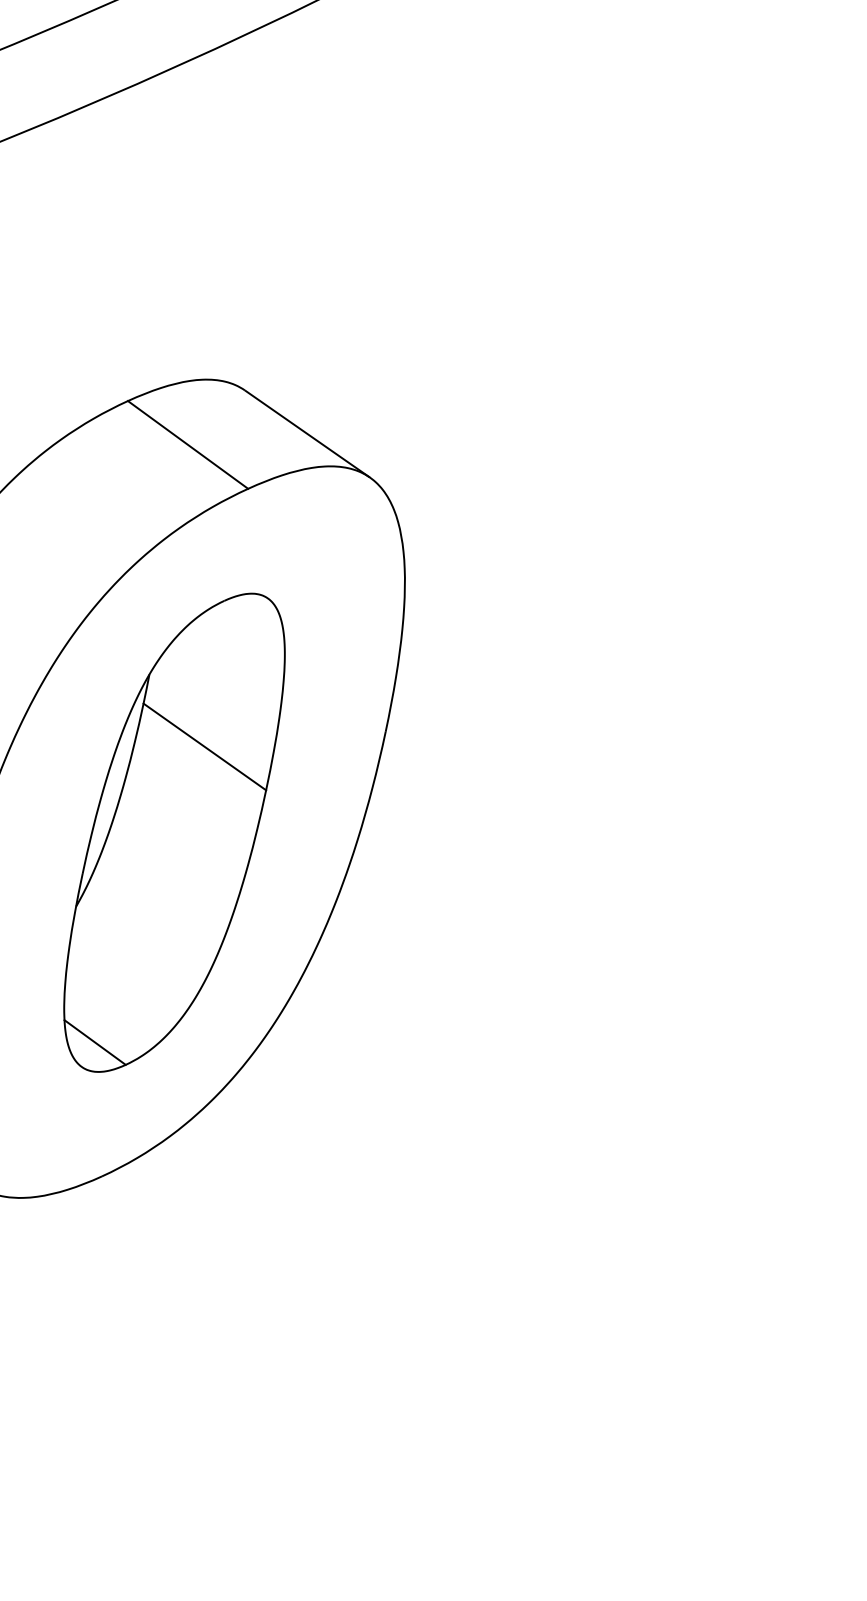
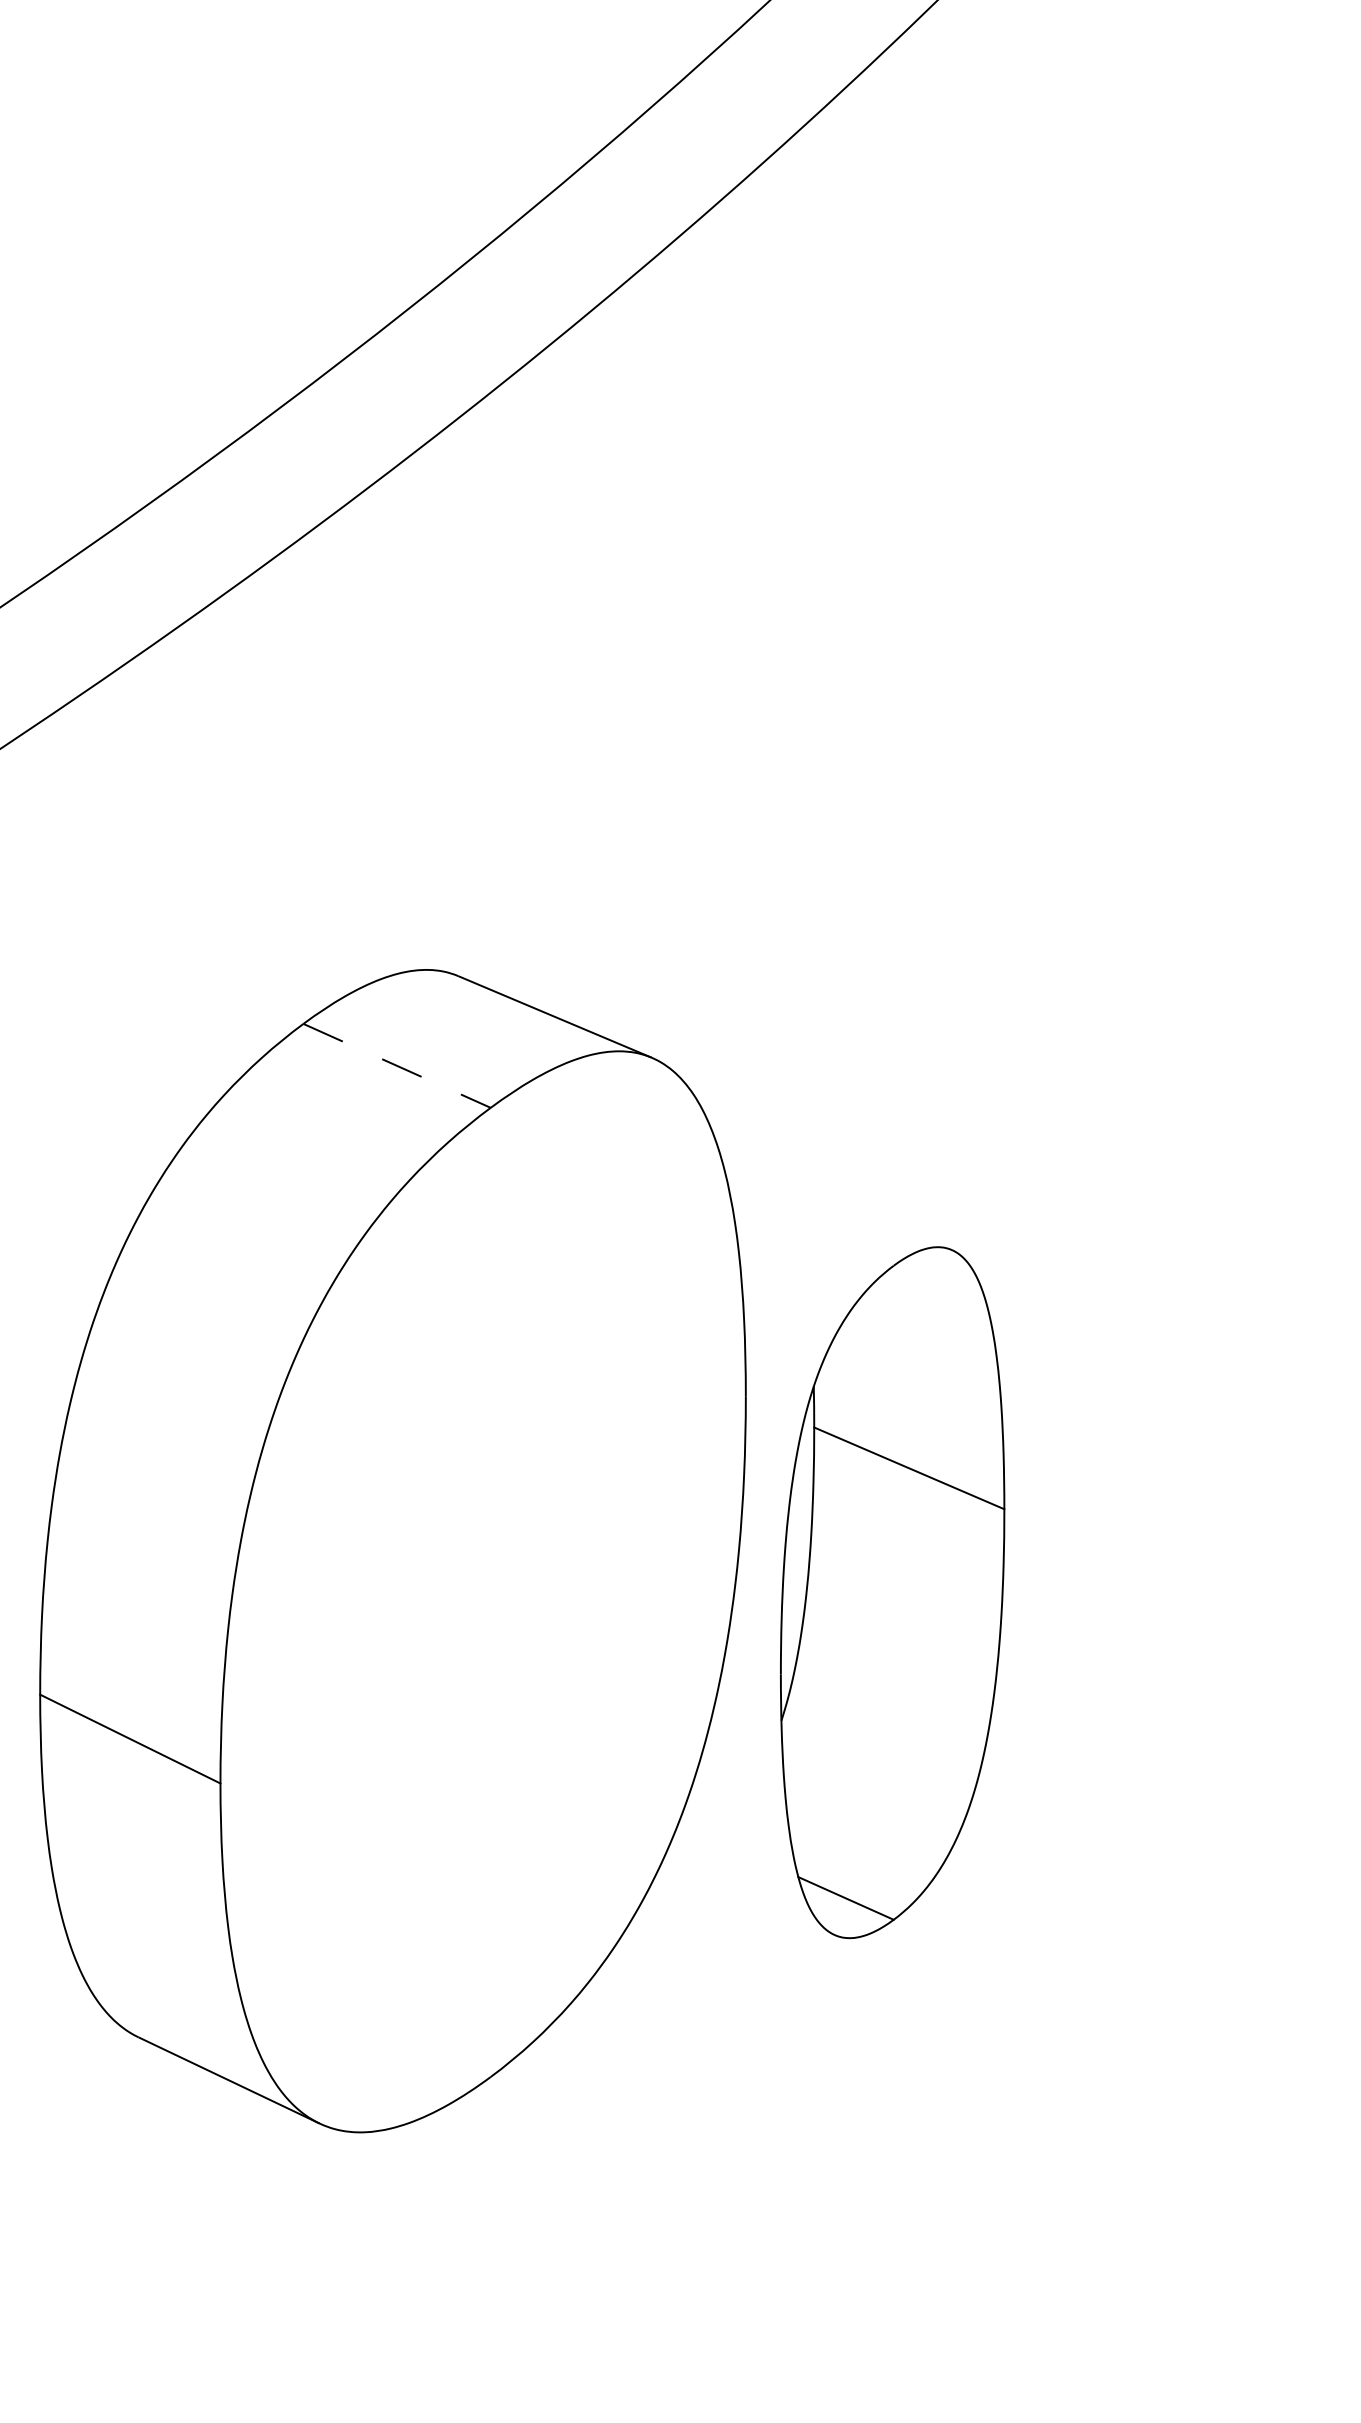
line: (188, 444) -> (397, 1065), solid -> dashed
part: (174, 832) -> (892, 1592), moved

